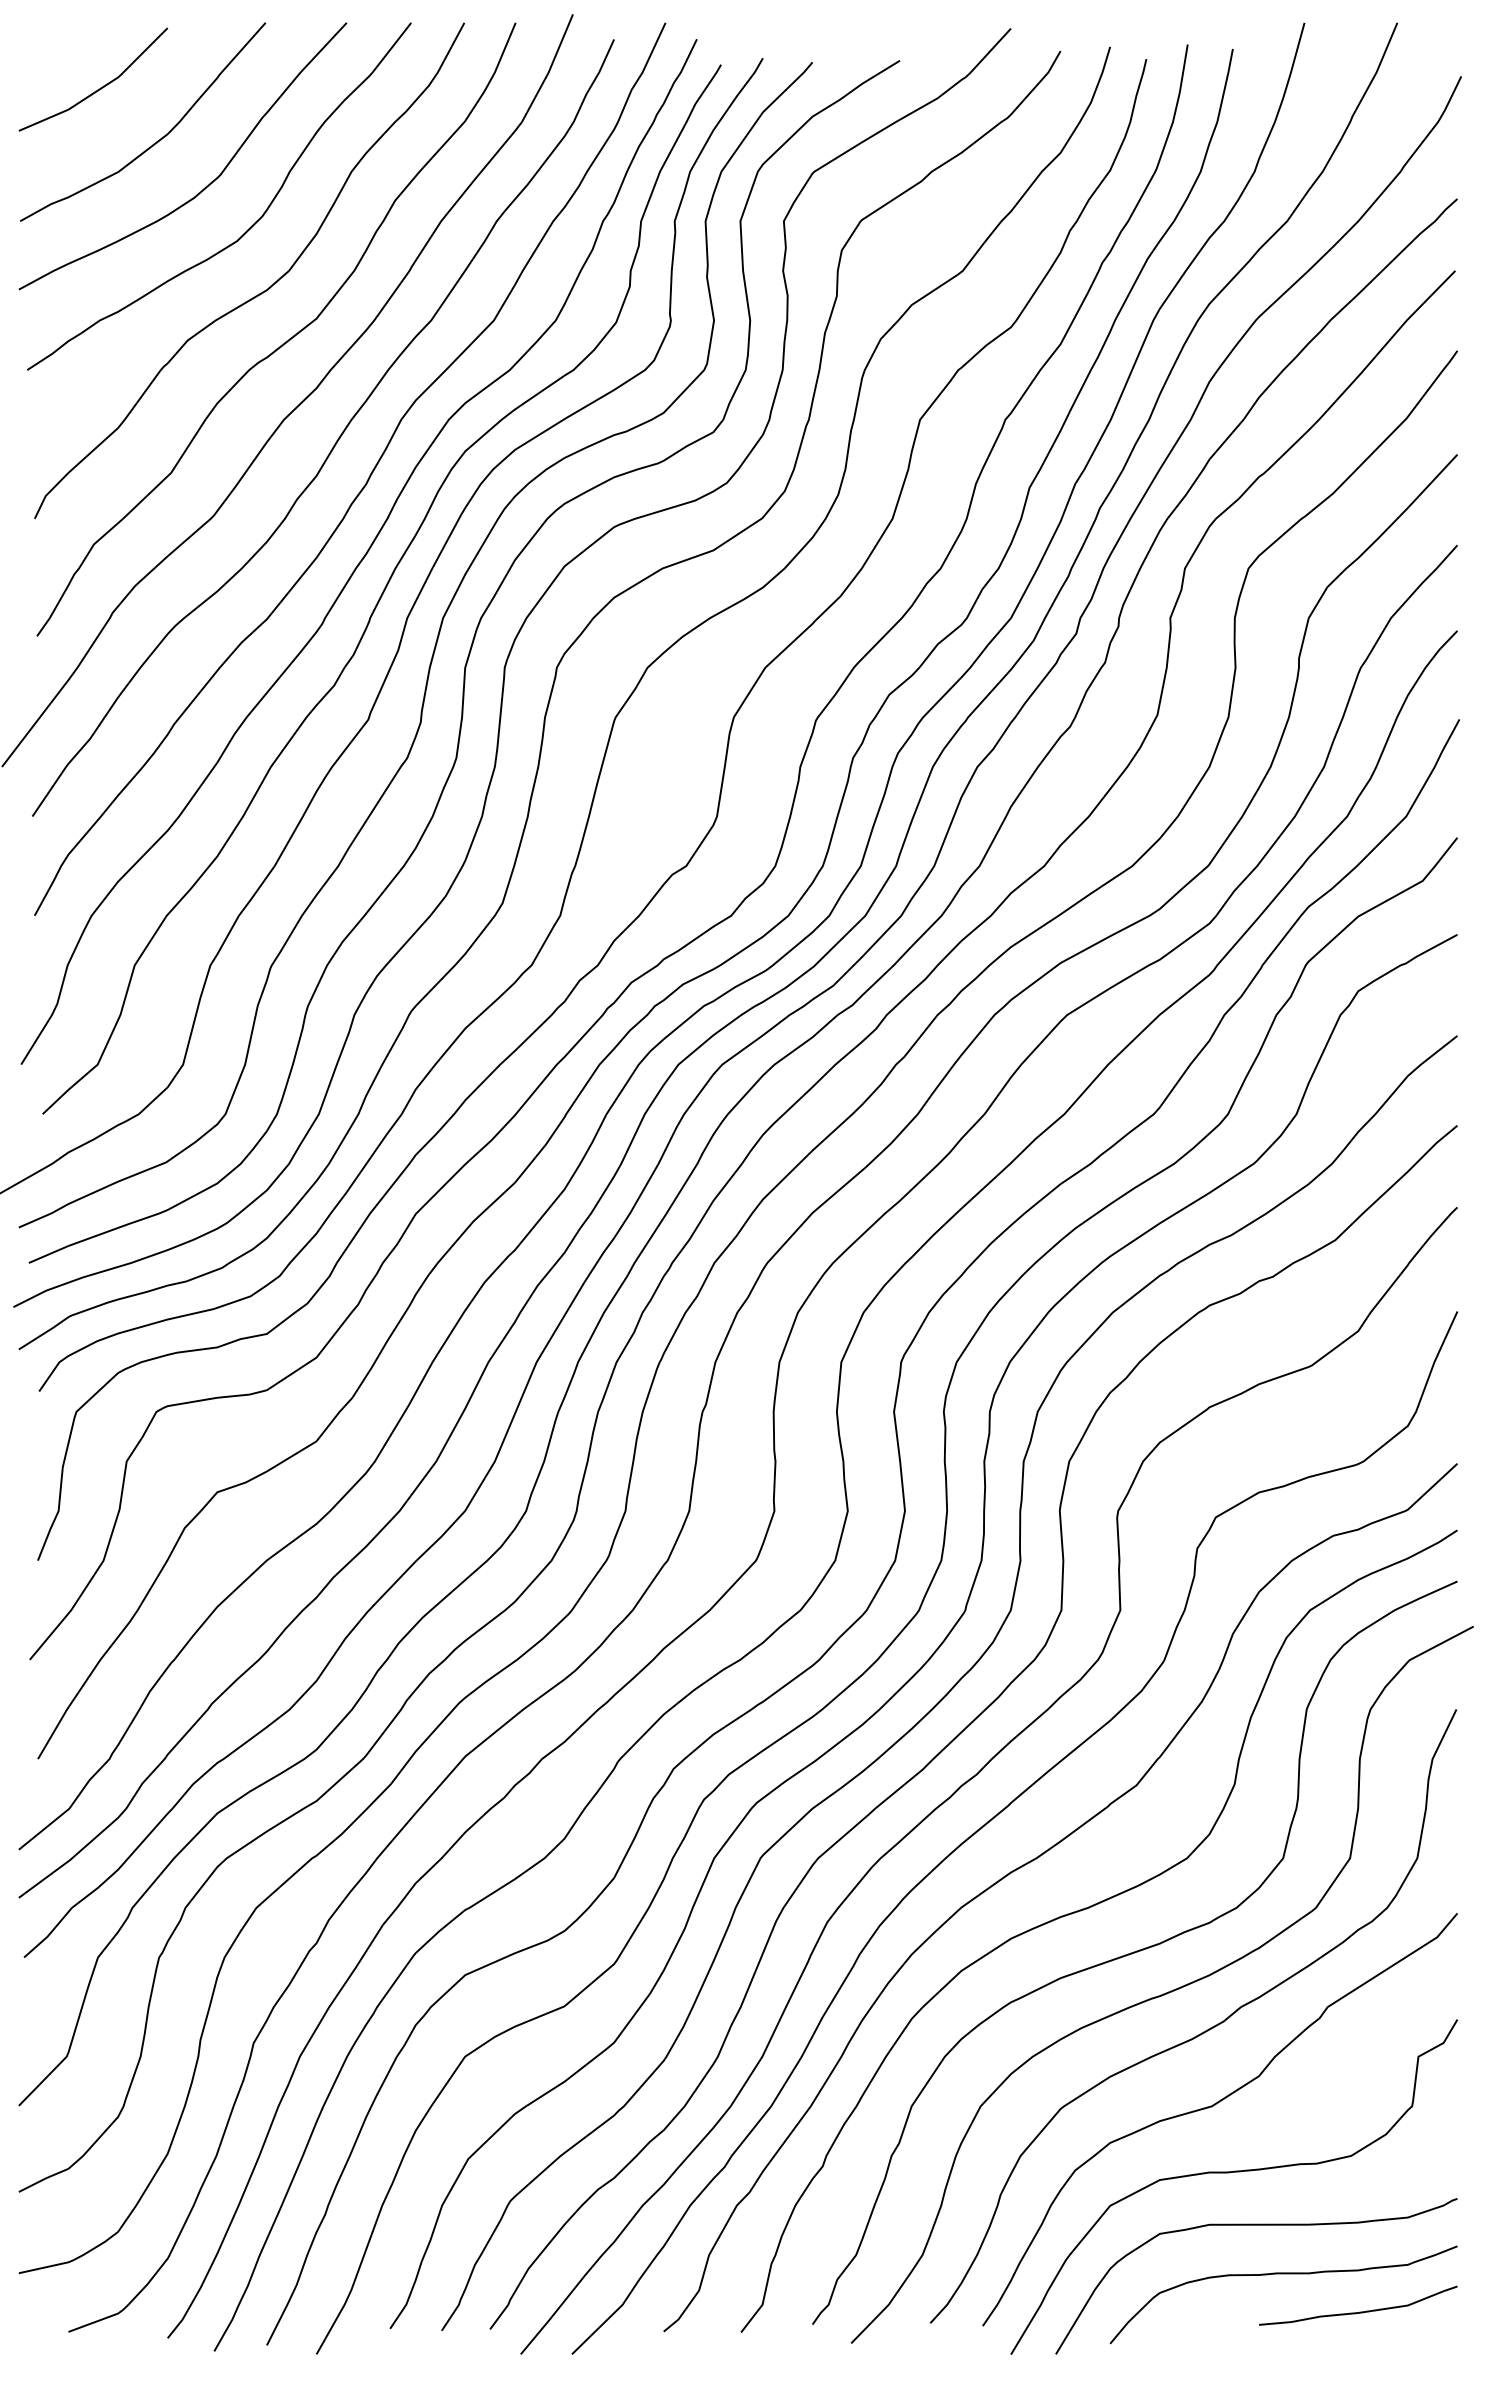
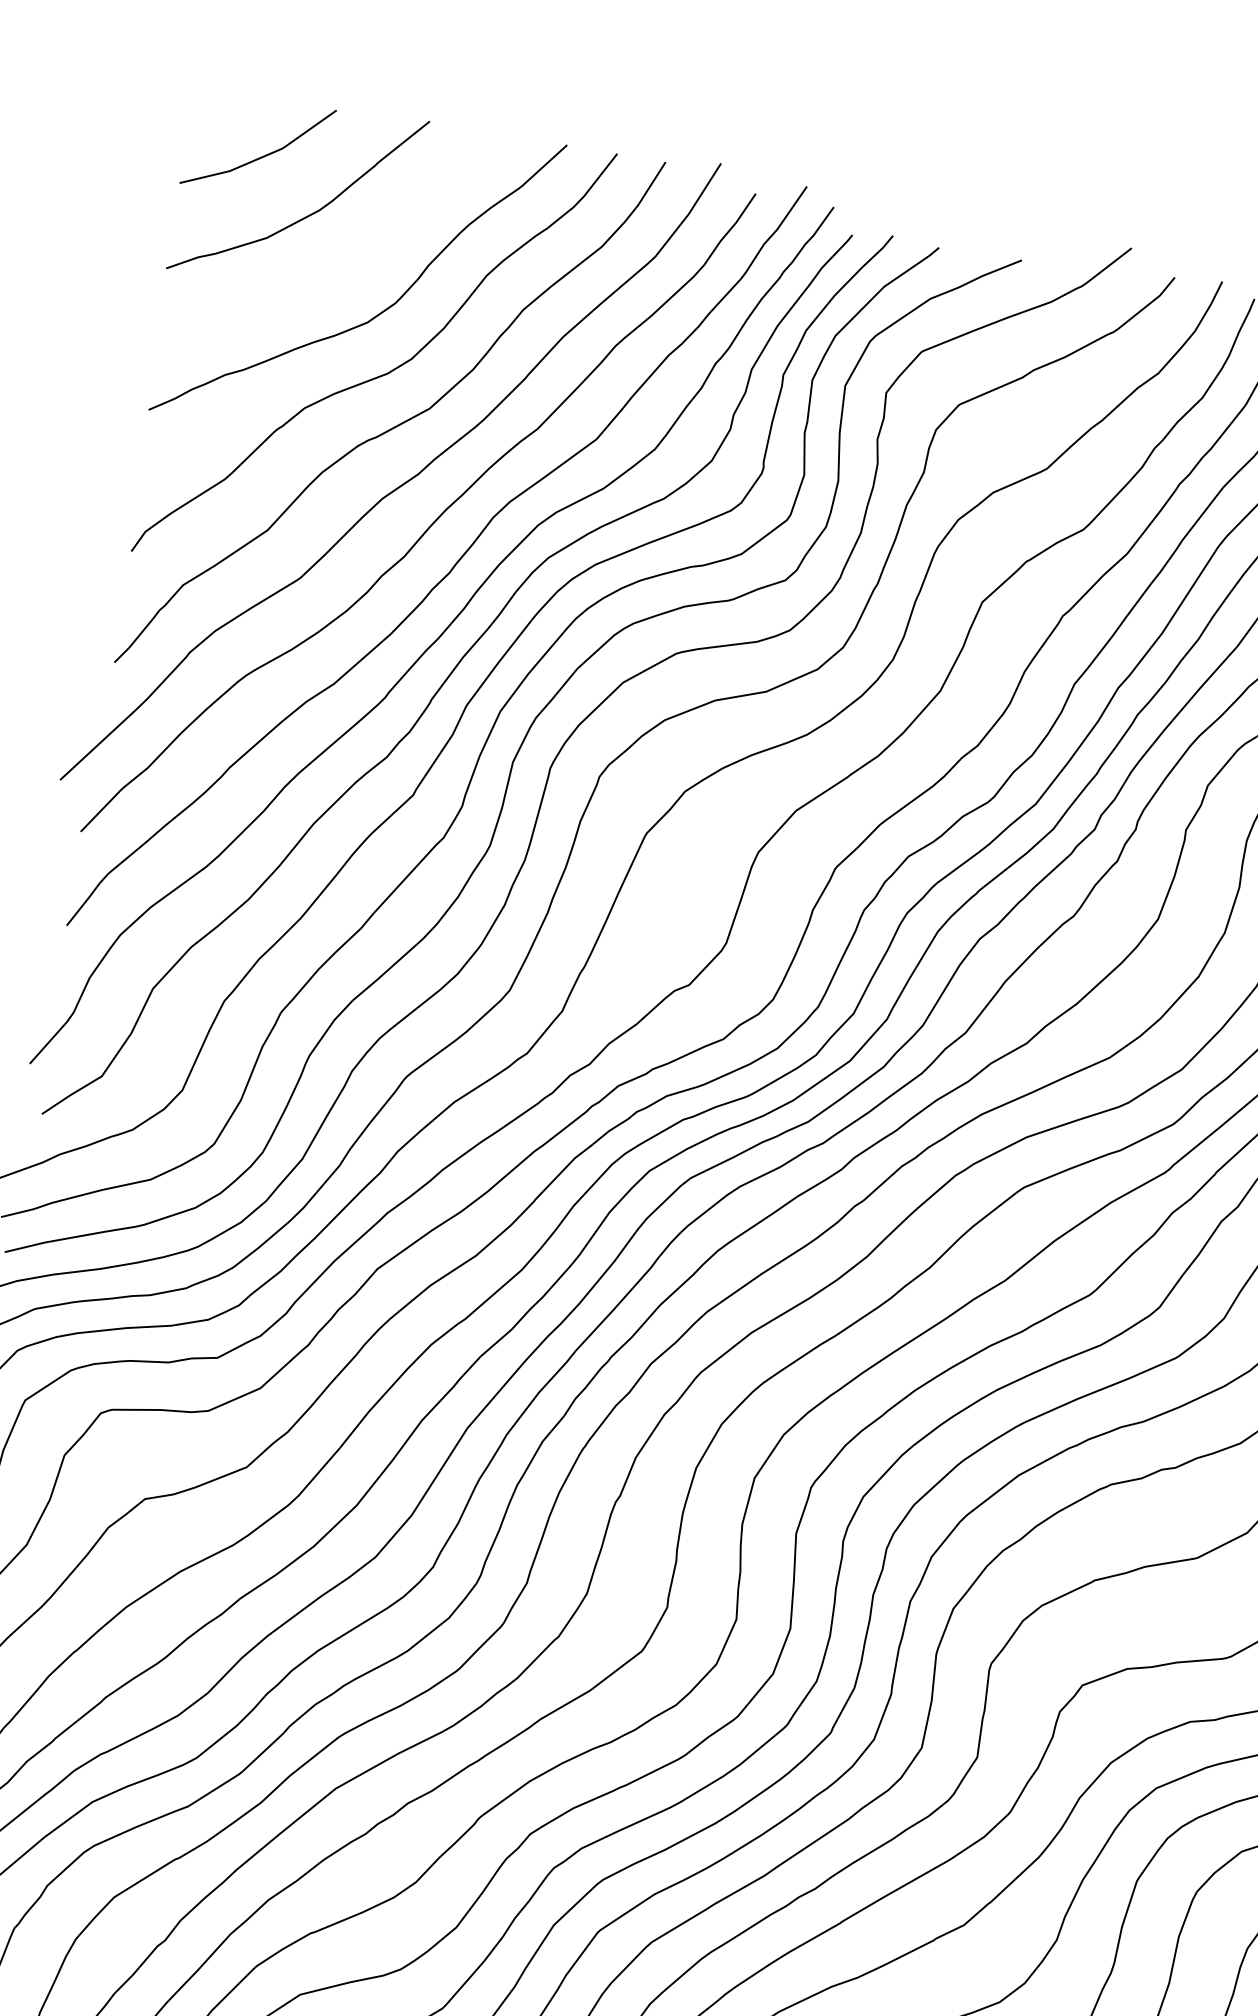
curve: (205, 186) -> (346, 265), removed

